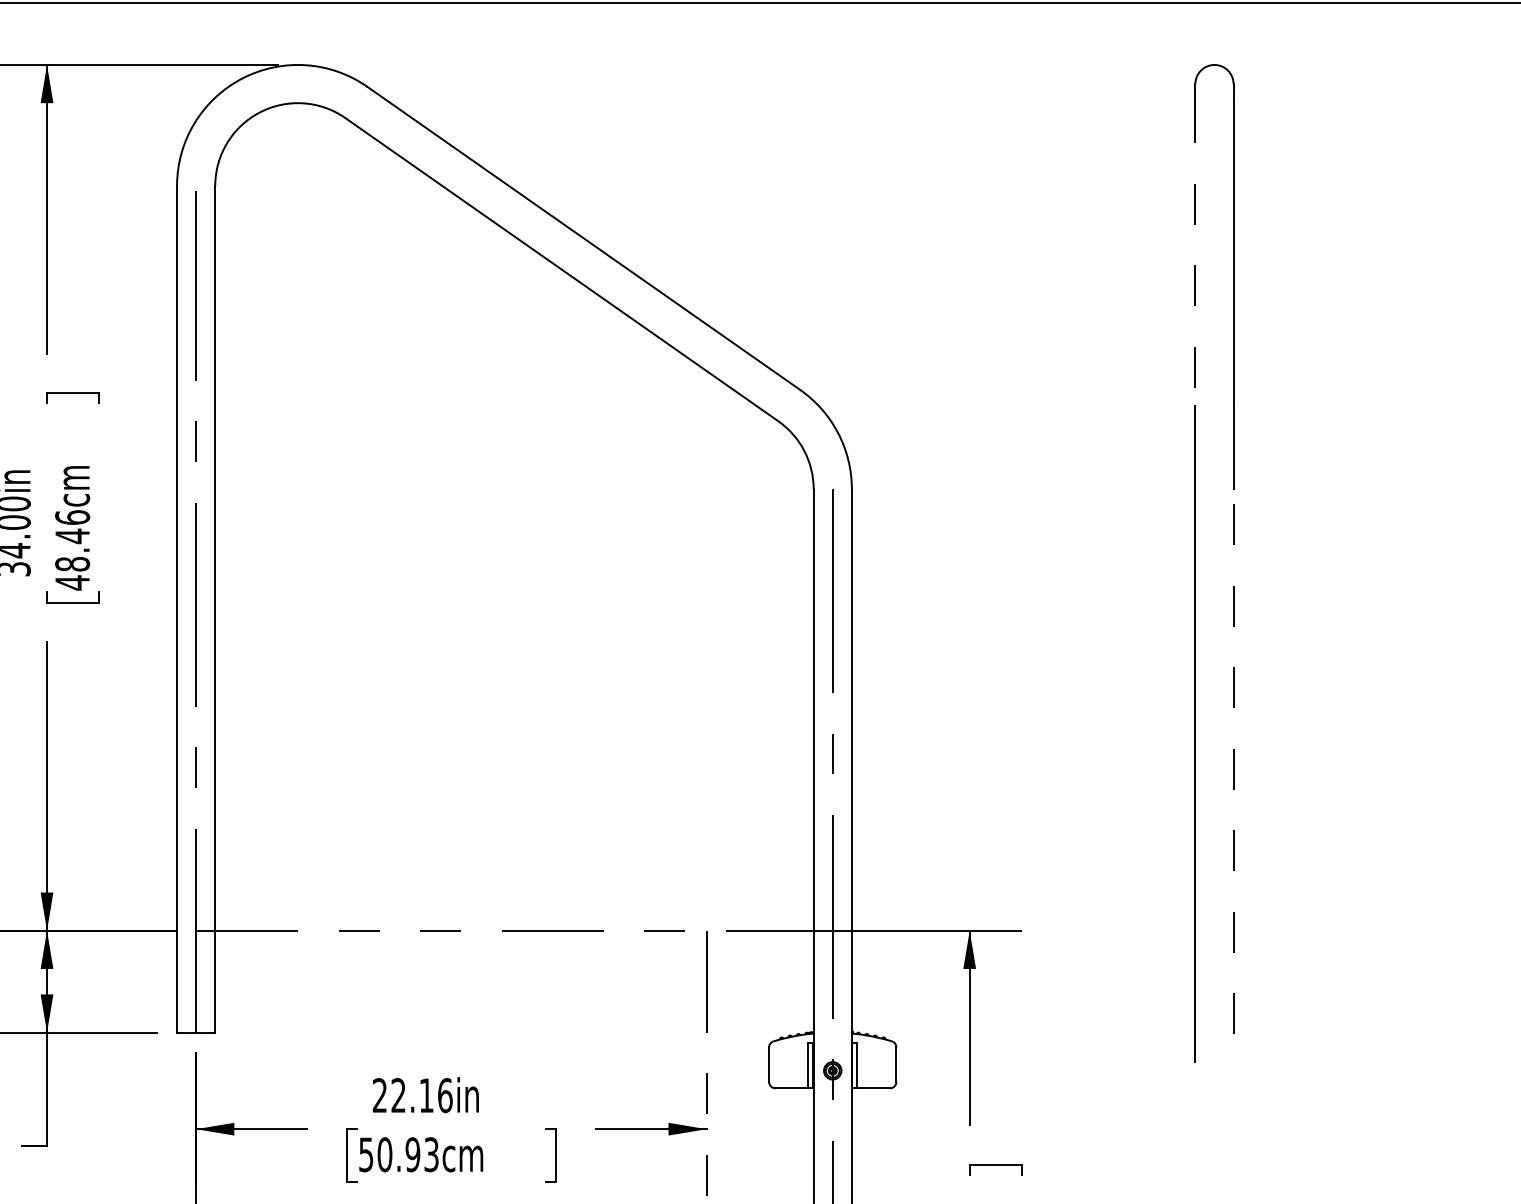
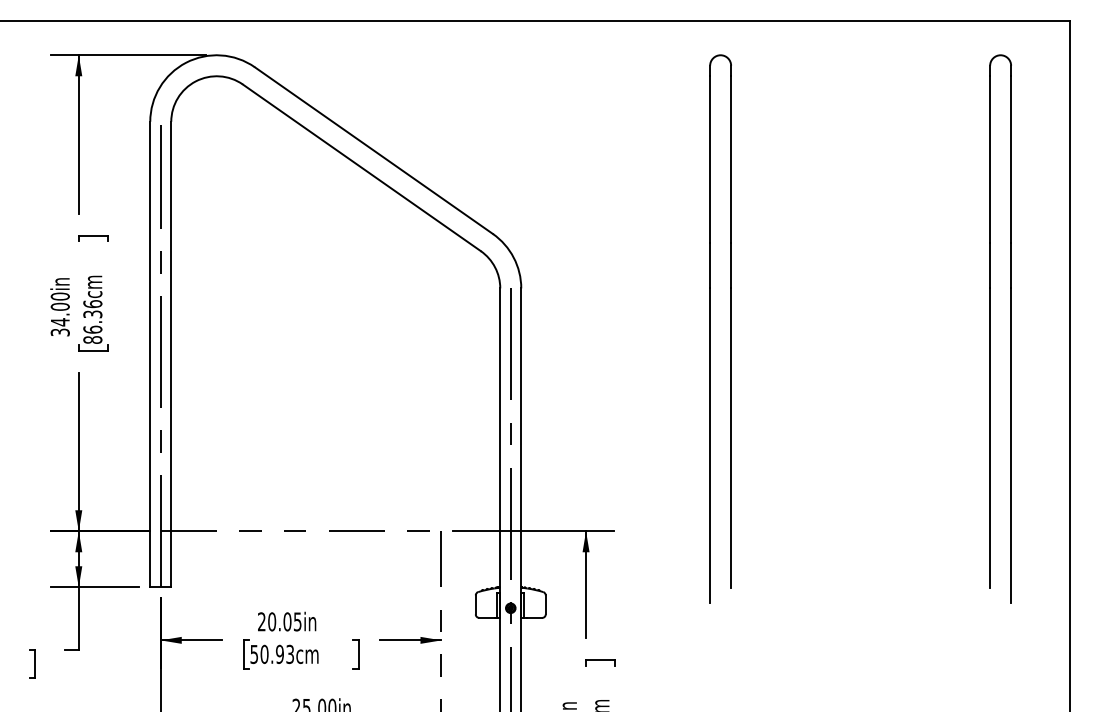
line: (1196, 254) -> (710, 159), dashed -> solid
text: (71, 560) -> (92, 327), 48.46cm -> 86.36cm
line: (1234, 762) -> (731, 438), dashed -> solid
text: (421, 1094) -> (284, 621), 22.16in -> 20.05in

